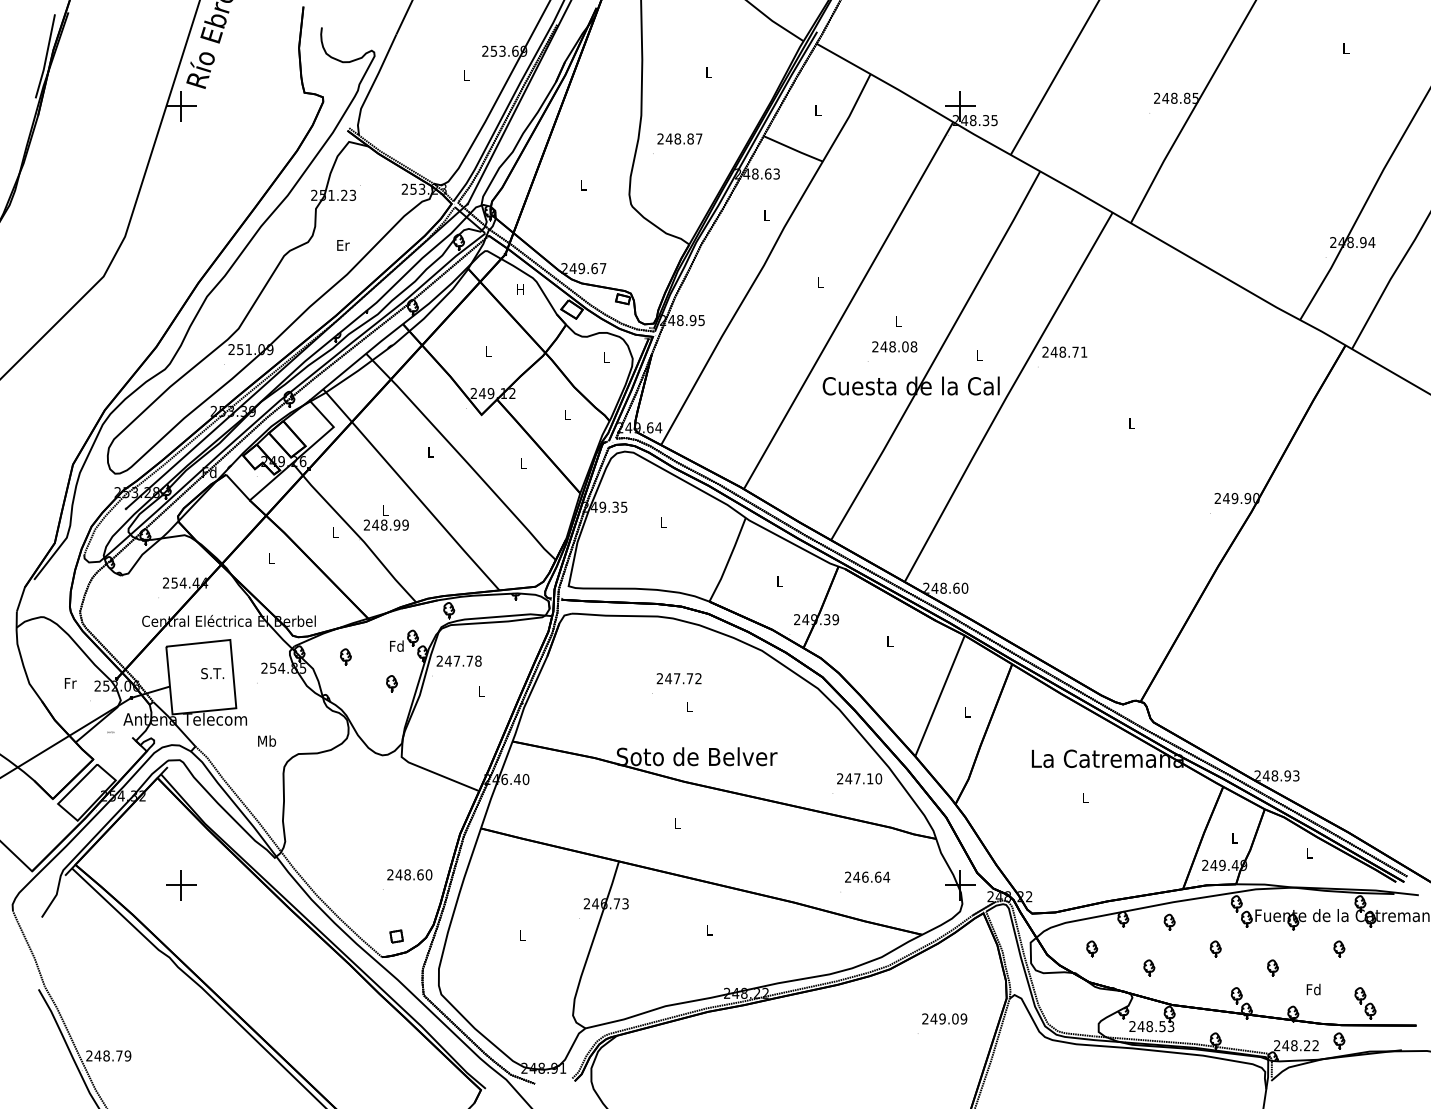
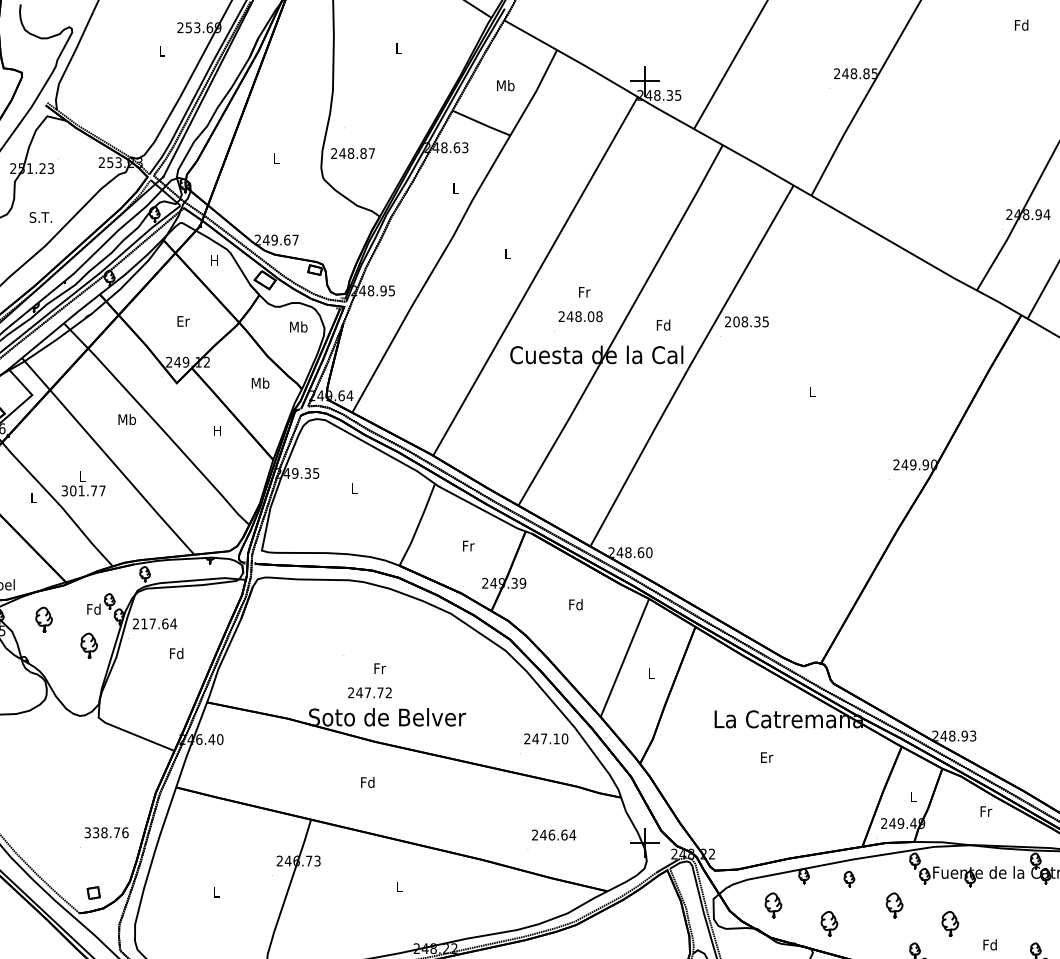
text: (1345, 48) -> (1021, 25), L -> Fd
text: (818, 110) -> (506, 85), L -> Mb
text: (679, 138) -> (352, 153), moved
text: (342, 244) -> (40, 216), Er -> S.T.
text: (898, 321) -> (584, 291), L -> Fr
text: (488, 351) -> (183, 321), L -> Er
text: (1068, 351) -> (750, 321), 248.71 -> 208.35
text: (979, 355) -> (663, 325), L -> Fd
text: (606, 357) -> (298, 327), L -> Mb
text: (567, 414) -> (260, 382), L -> Mb
text: (430, 451) -> (126, 418), L -> Mb
text: (523, 463) -> (217, 430), L -> H
text: (386, 524) -> (83, 490), 248.99 -> 301.77
text: (780, 581) -> (468, 546), L -> Fr
text: (889, 641) -> (575, 604), L -> Fd
part: (345, 656) -> (43, 619), size x1.6
text: (462, 660) -> (158, 623), 247.78 -> 217.64
text: (678, 678) -> (369, 692), moved
part: (391, 683) -> (88, 645), size x1.6
text: (481, 691) -> (176, 653), L -> Fd
text: (689, 706) -> (380, 668), L -> Fr
text: (1085, 797) -> (767, 757), L -> Er
text: (676, 823) -> (367, 782), L -> Fd
text: (1309, 852) -> (986, 810), L -> Fr
text: (409, 874) -> (106, 832), 248.60 -> 338.76
part: (1092, 948) -> (773, 904), size x1.6
part: (1215, 948) -> (894, 904), size x1.6
part: (1339, 948) -> (1015, 904), removed
part: (1149, 967) -> (829, 923), size x1.6
part: (1272, 967) -> (949, 923), size x1.6

